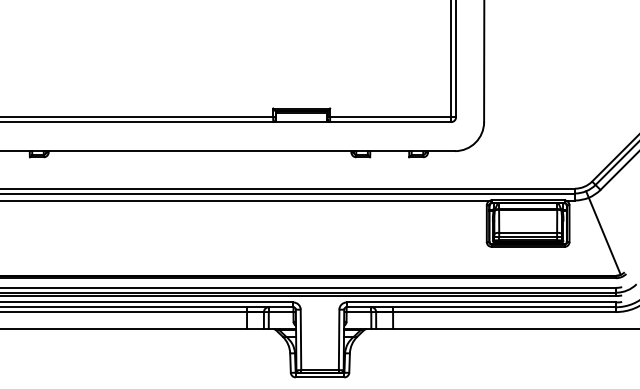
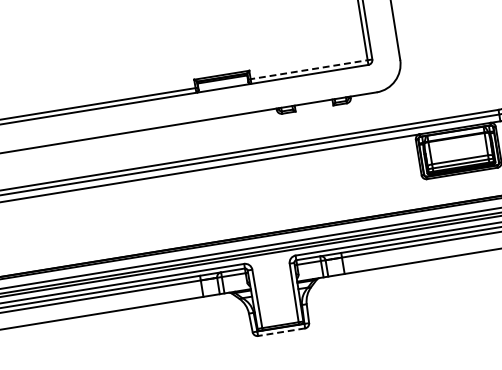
line: (392, 117) -> (310, 69), solid -> dashed
line: (319, 377) -> (281, 332), solid -> dashed

